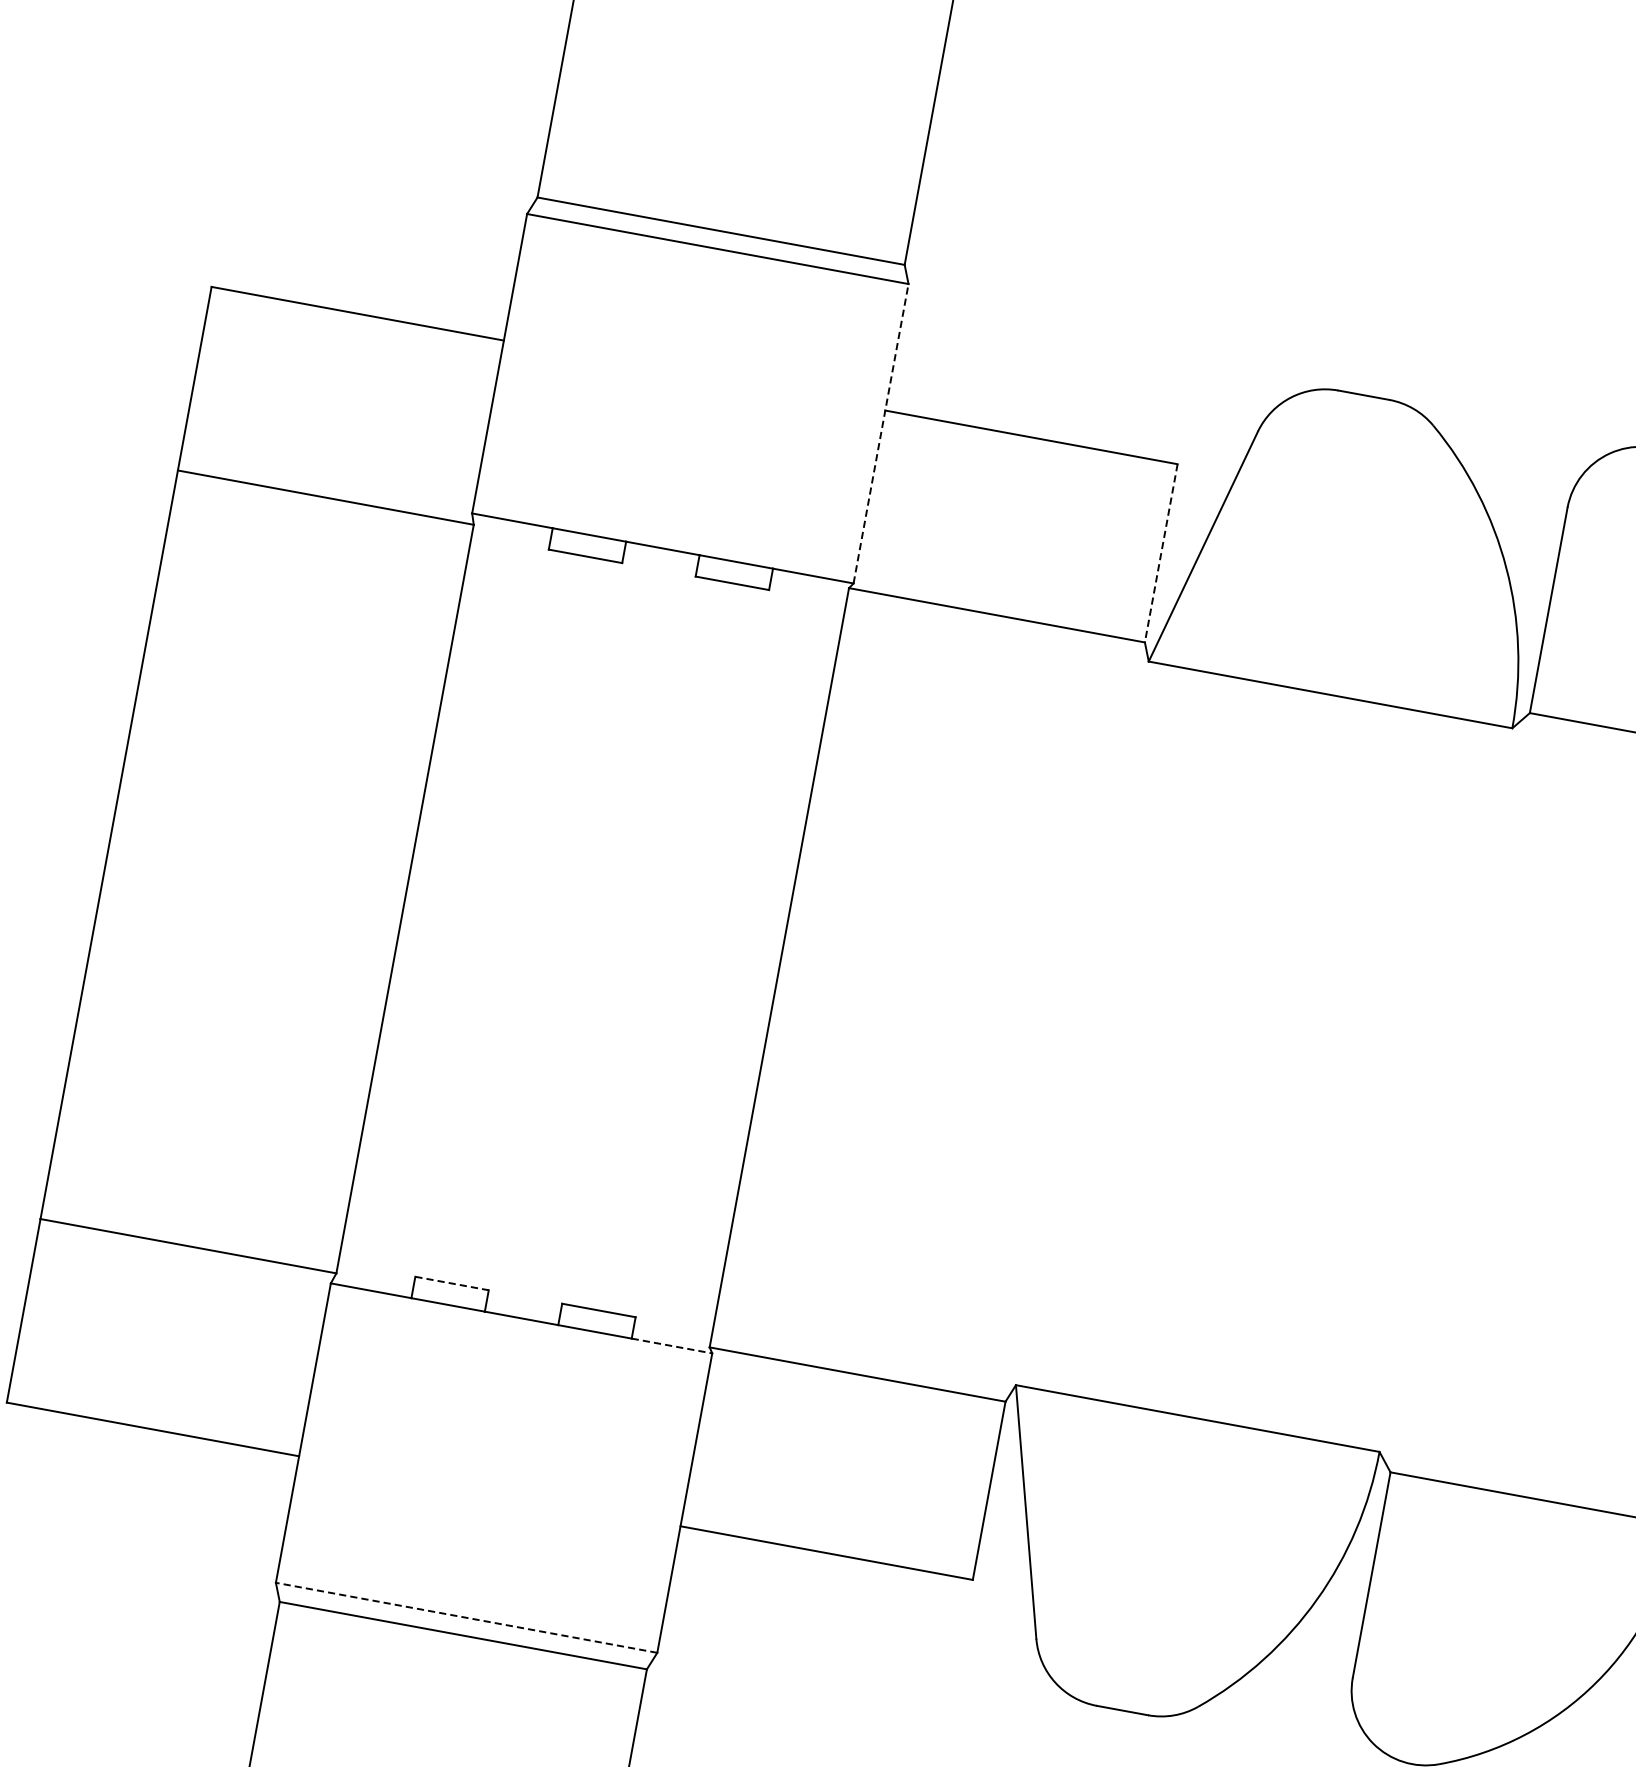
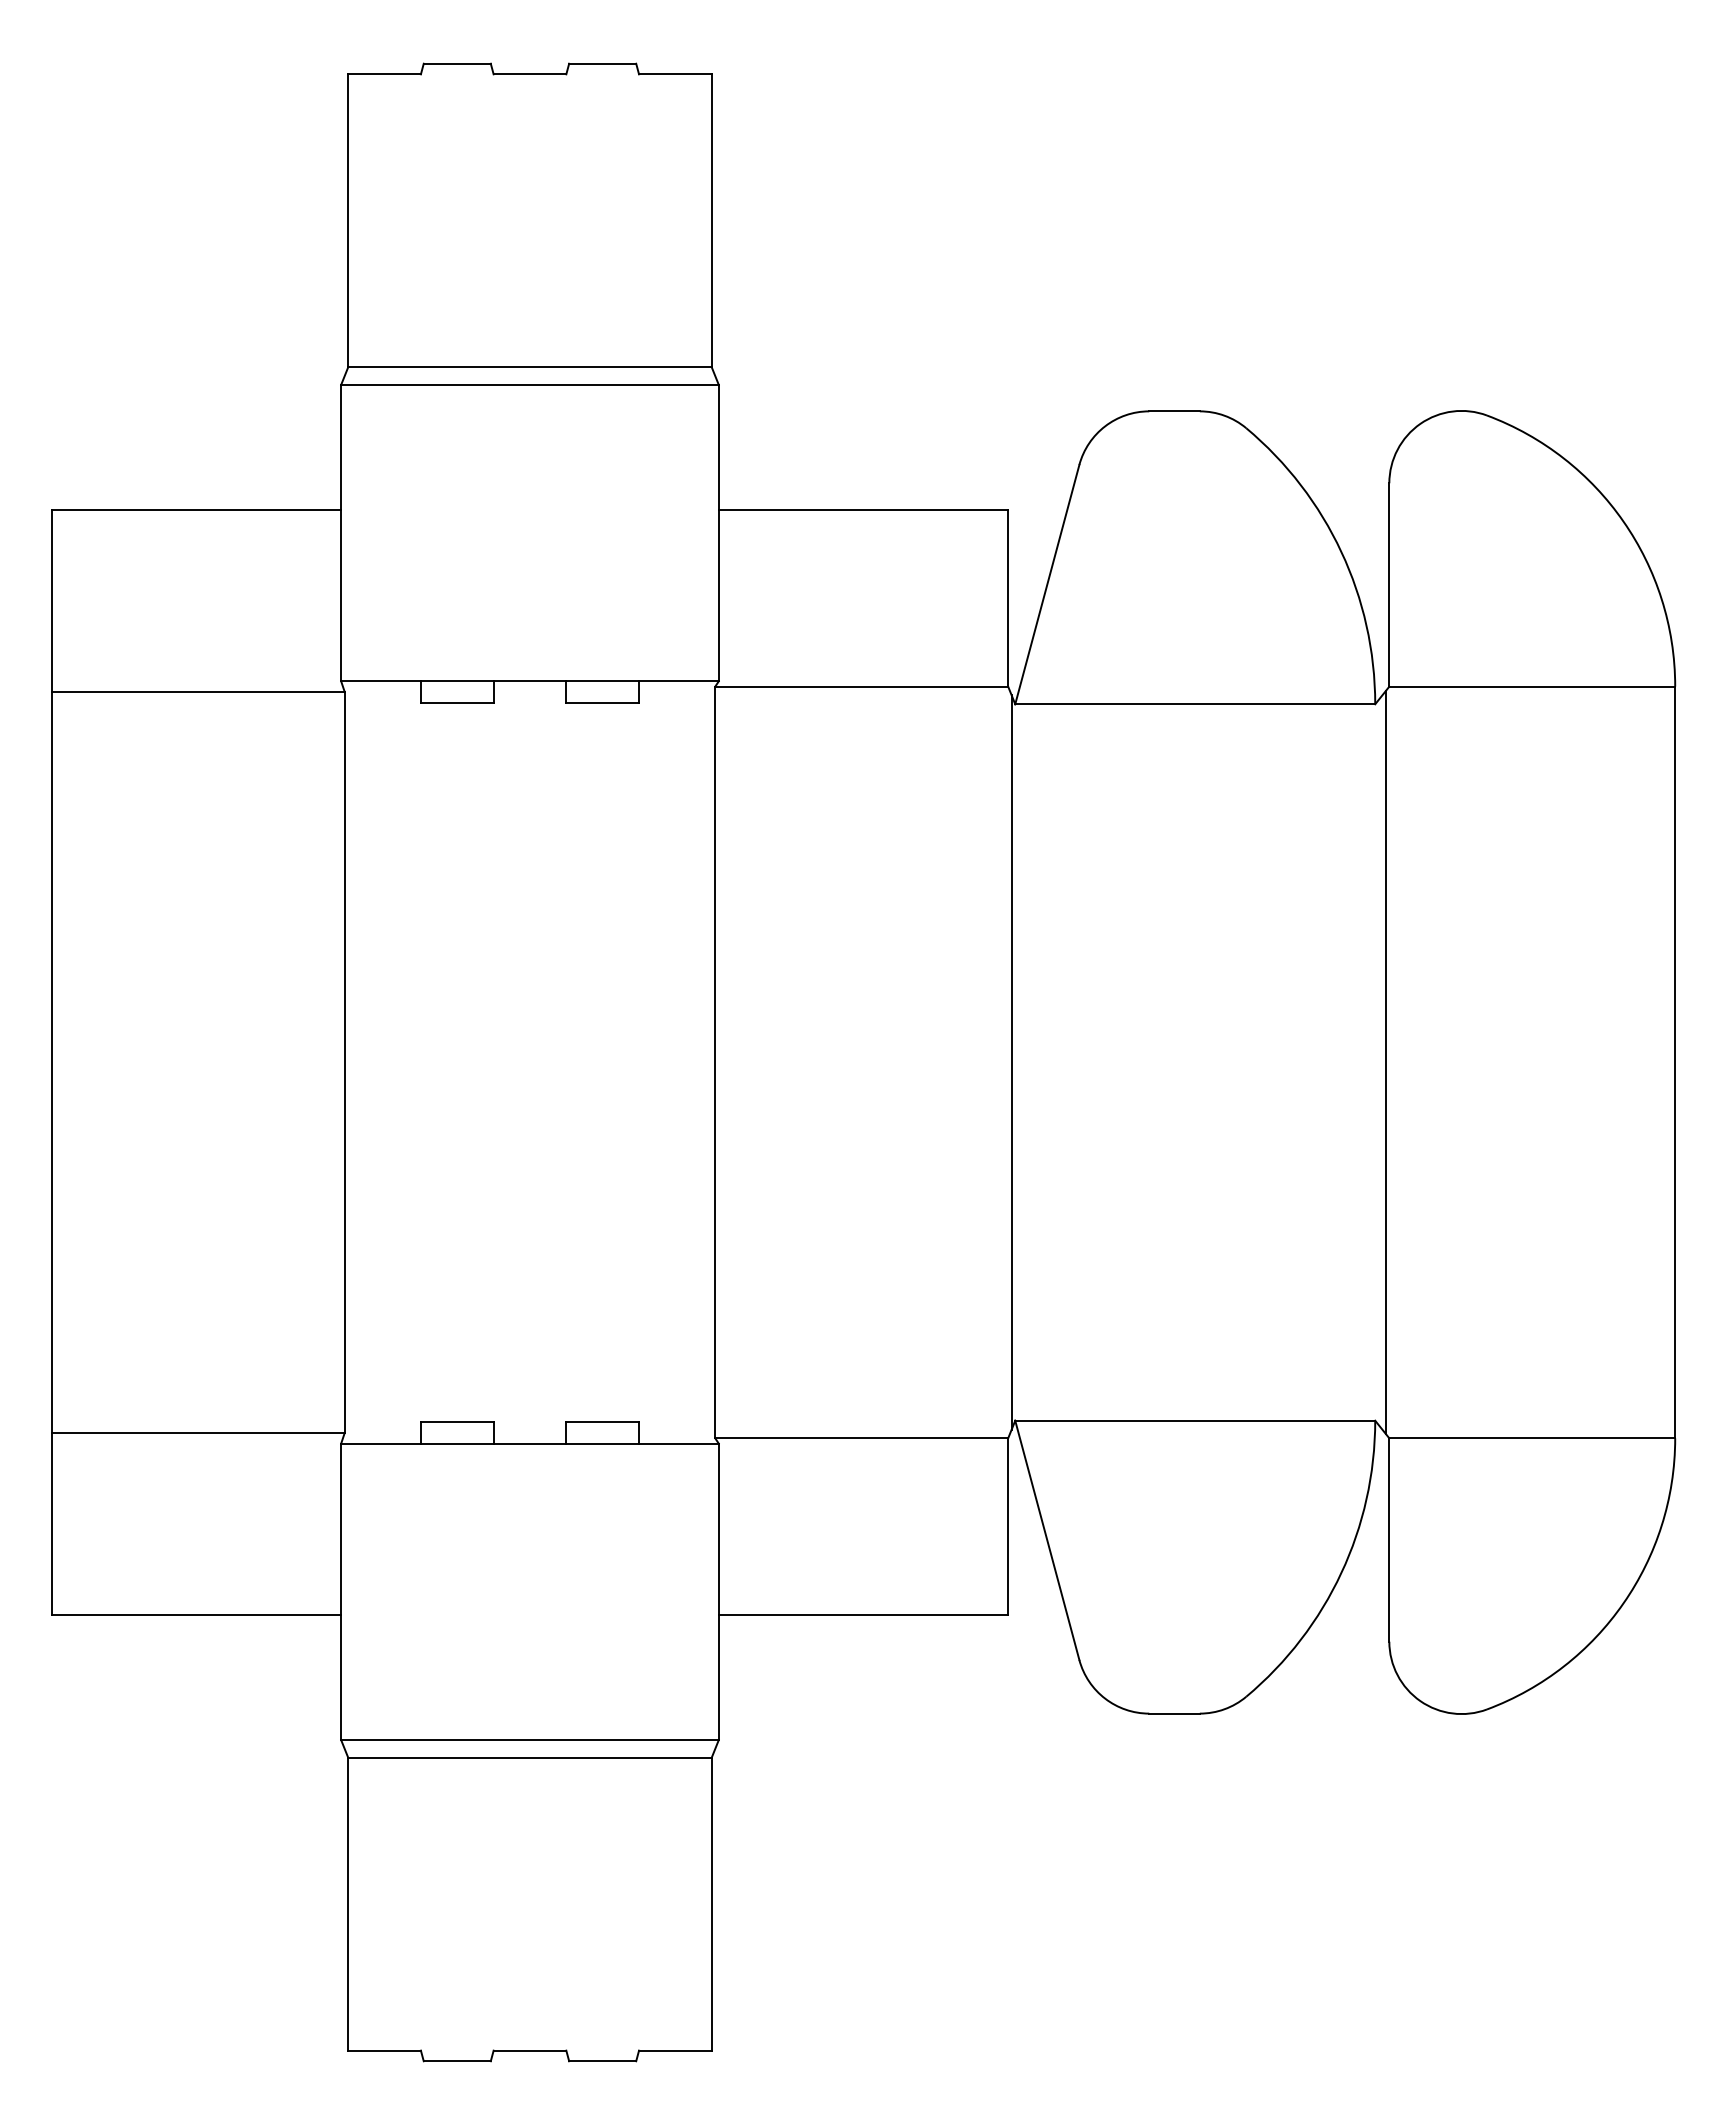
line: (880, 433) -> (718, 532), dashed -> solid
line: (1161, 553) -> (1008, 598), dashed -> solid
line: (1078, 1022) -> (1011, 1062), added
line: (1456, 1092) -> (1385, 1062), added
line: (452, 1283) -> (457, 1422), dashed -> solid
line: (671, 1345) -> (678, 1443), dashed -> solid
line: (466, 1618) -> (529, 1740), dashed -> solid

